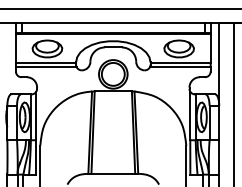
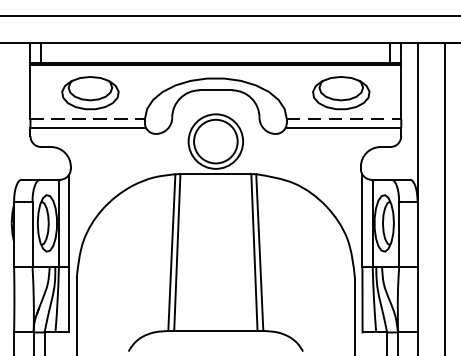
line: (46, 62) -> (88, 118), solid -> dashed
line: (181, 62) -> (345, 118), solid -> dashed

